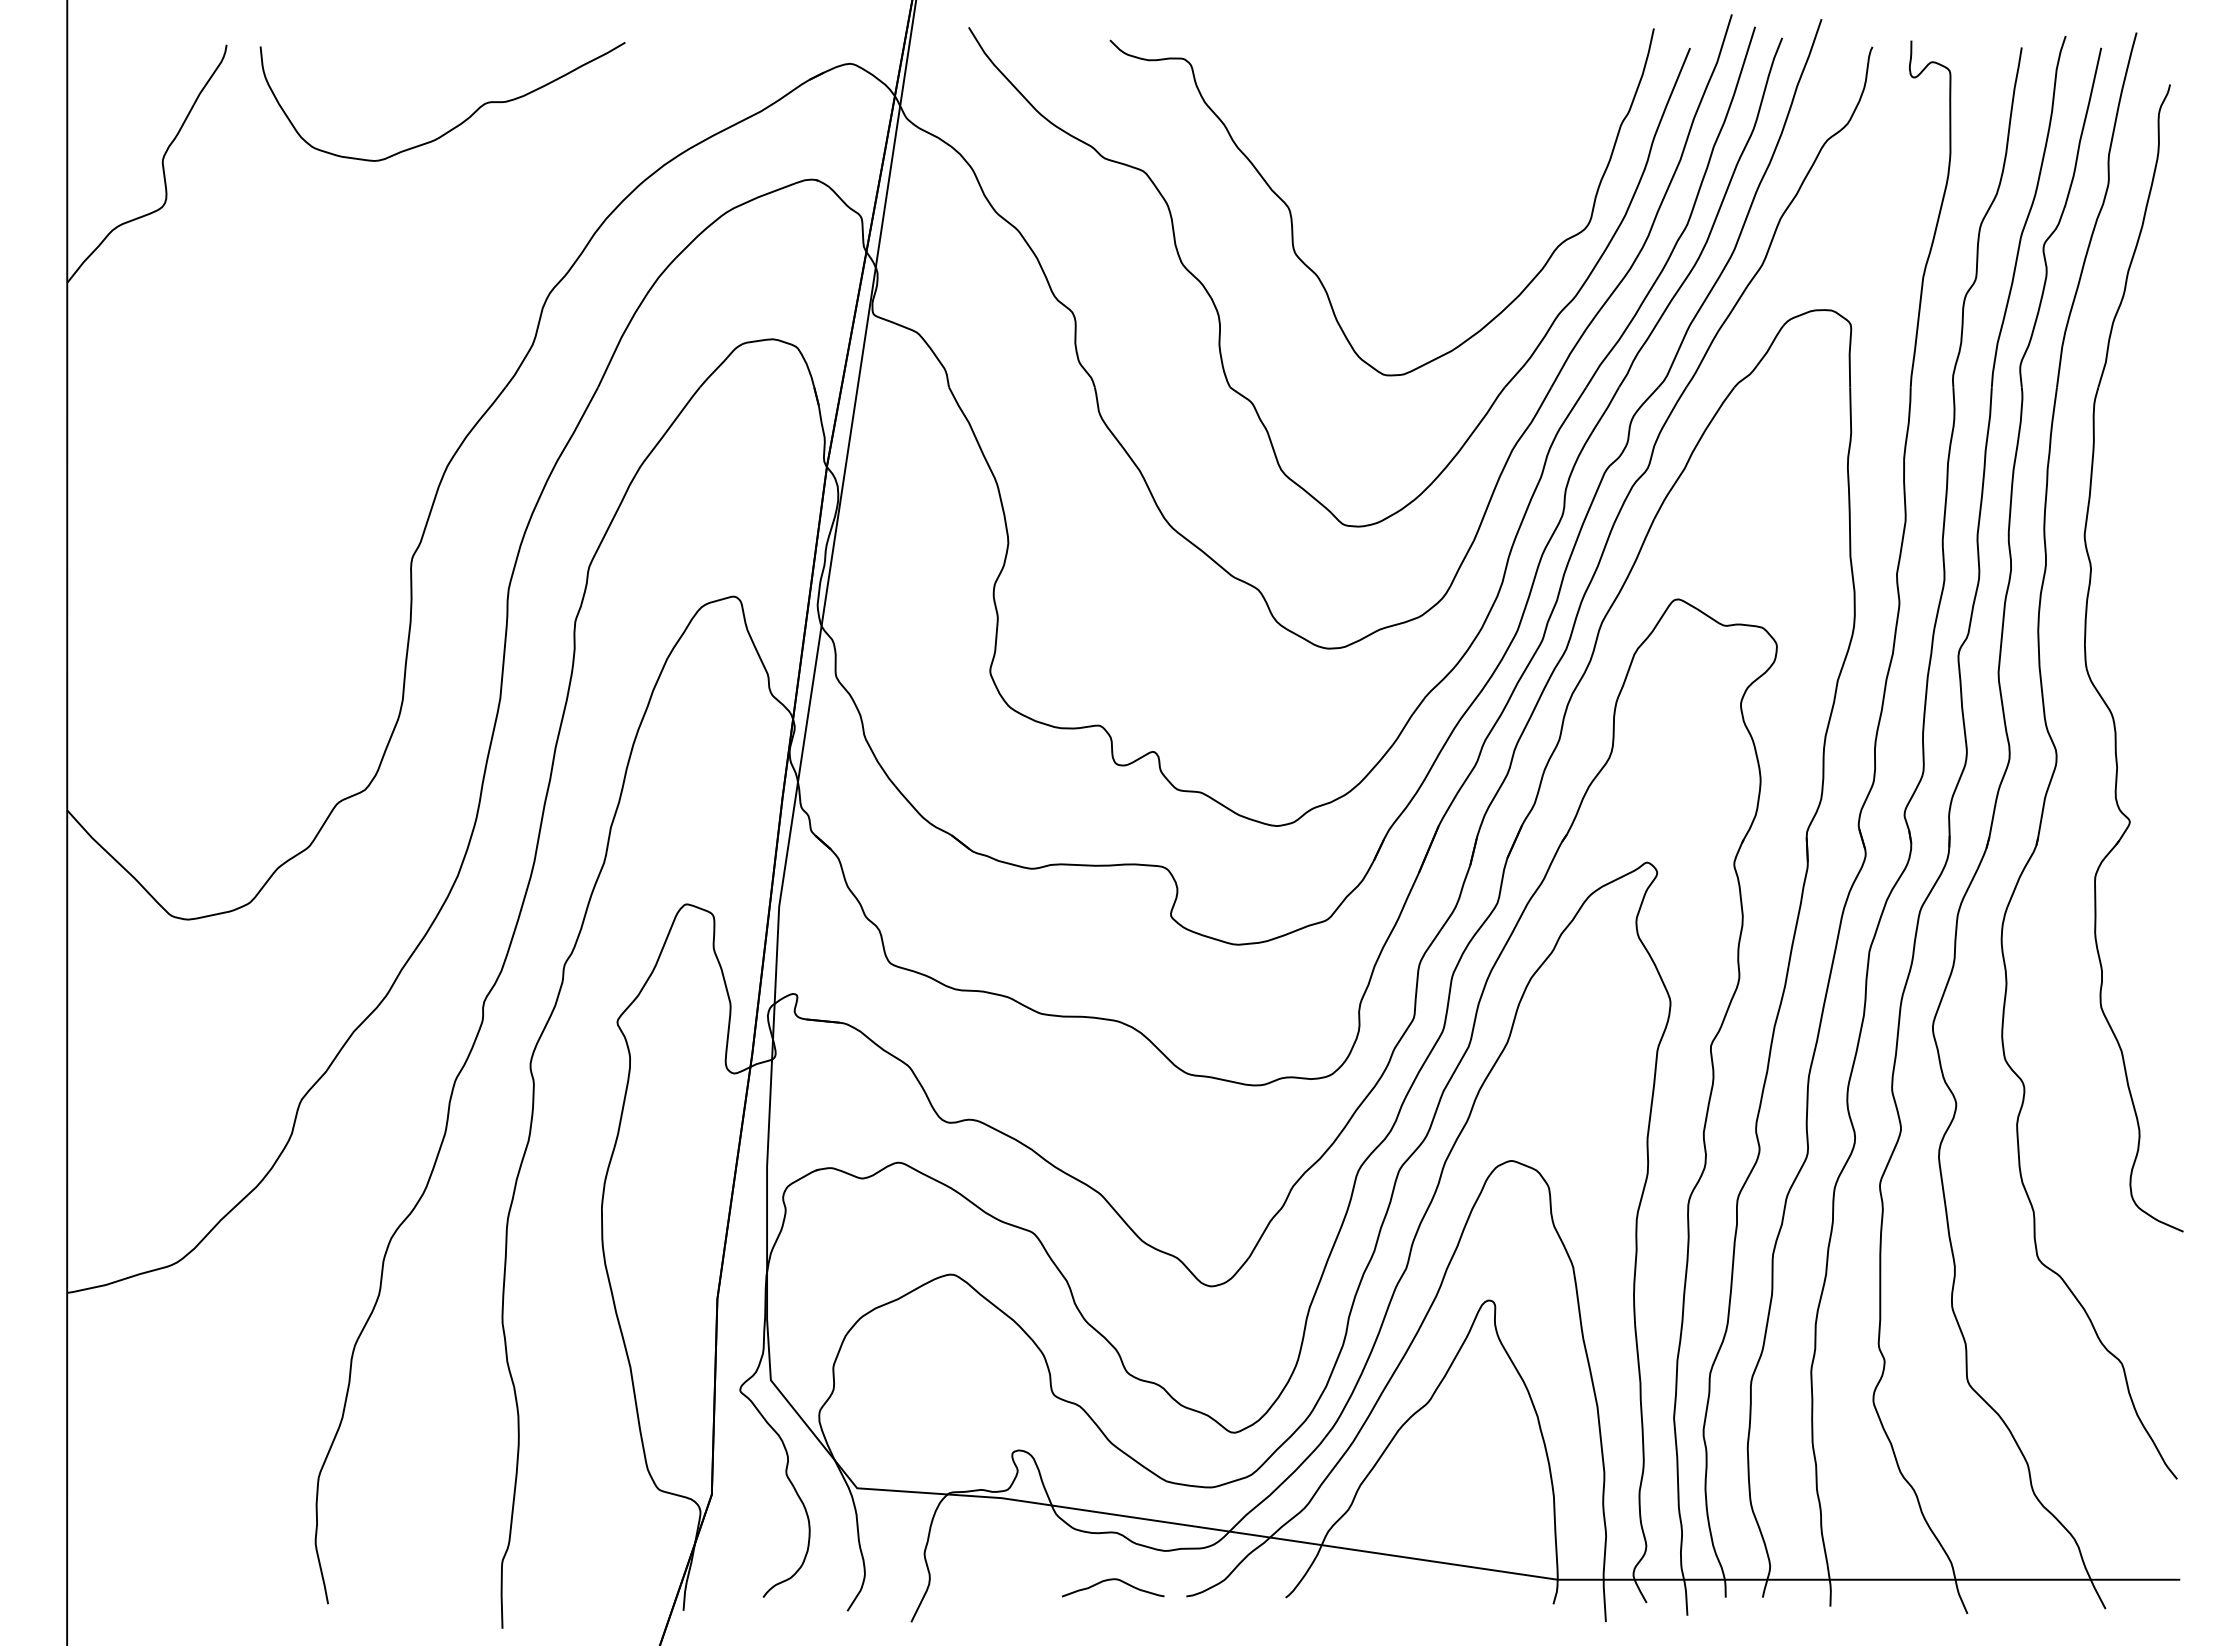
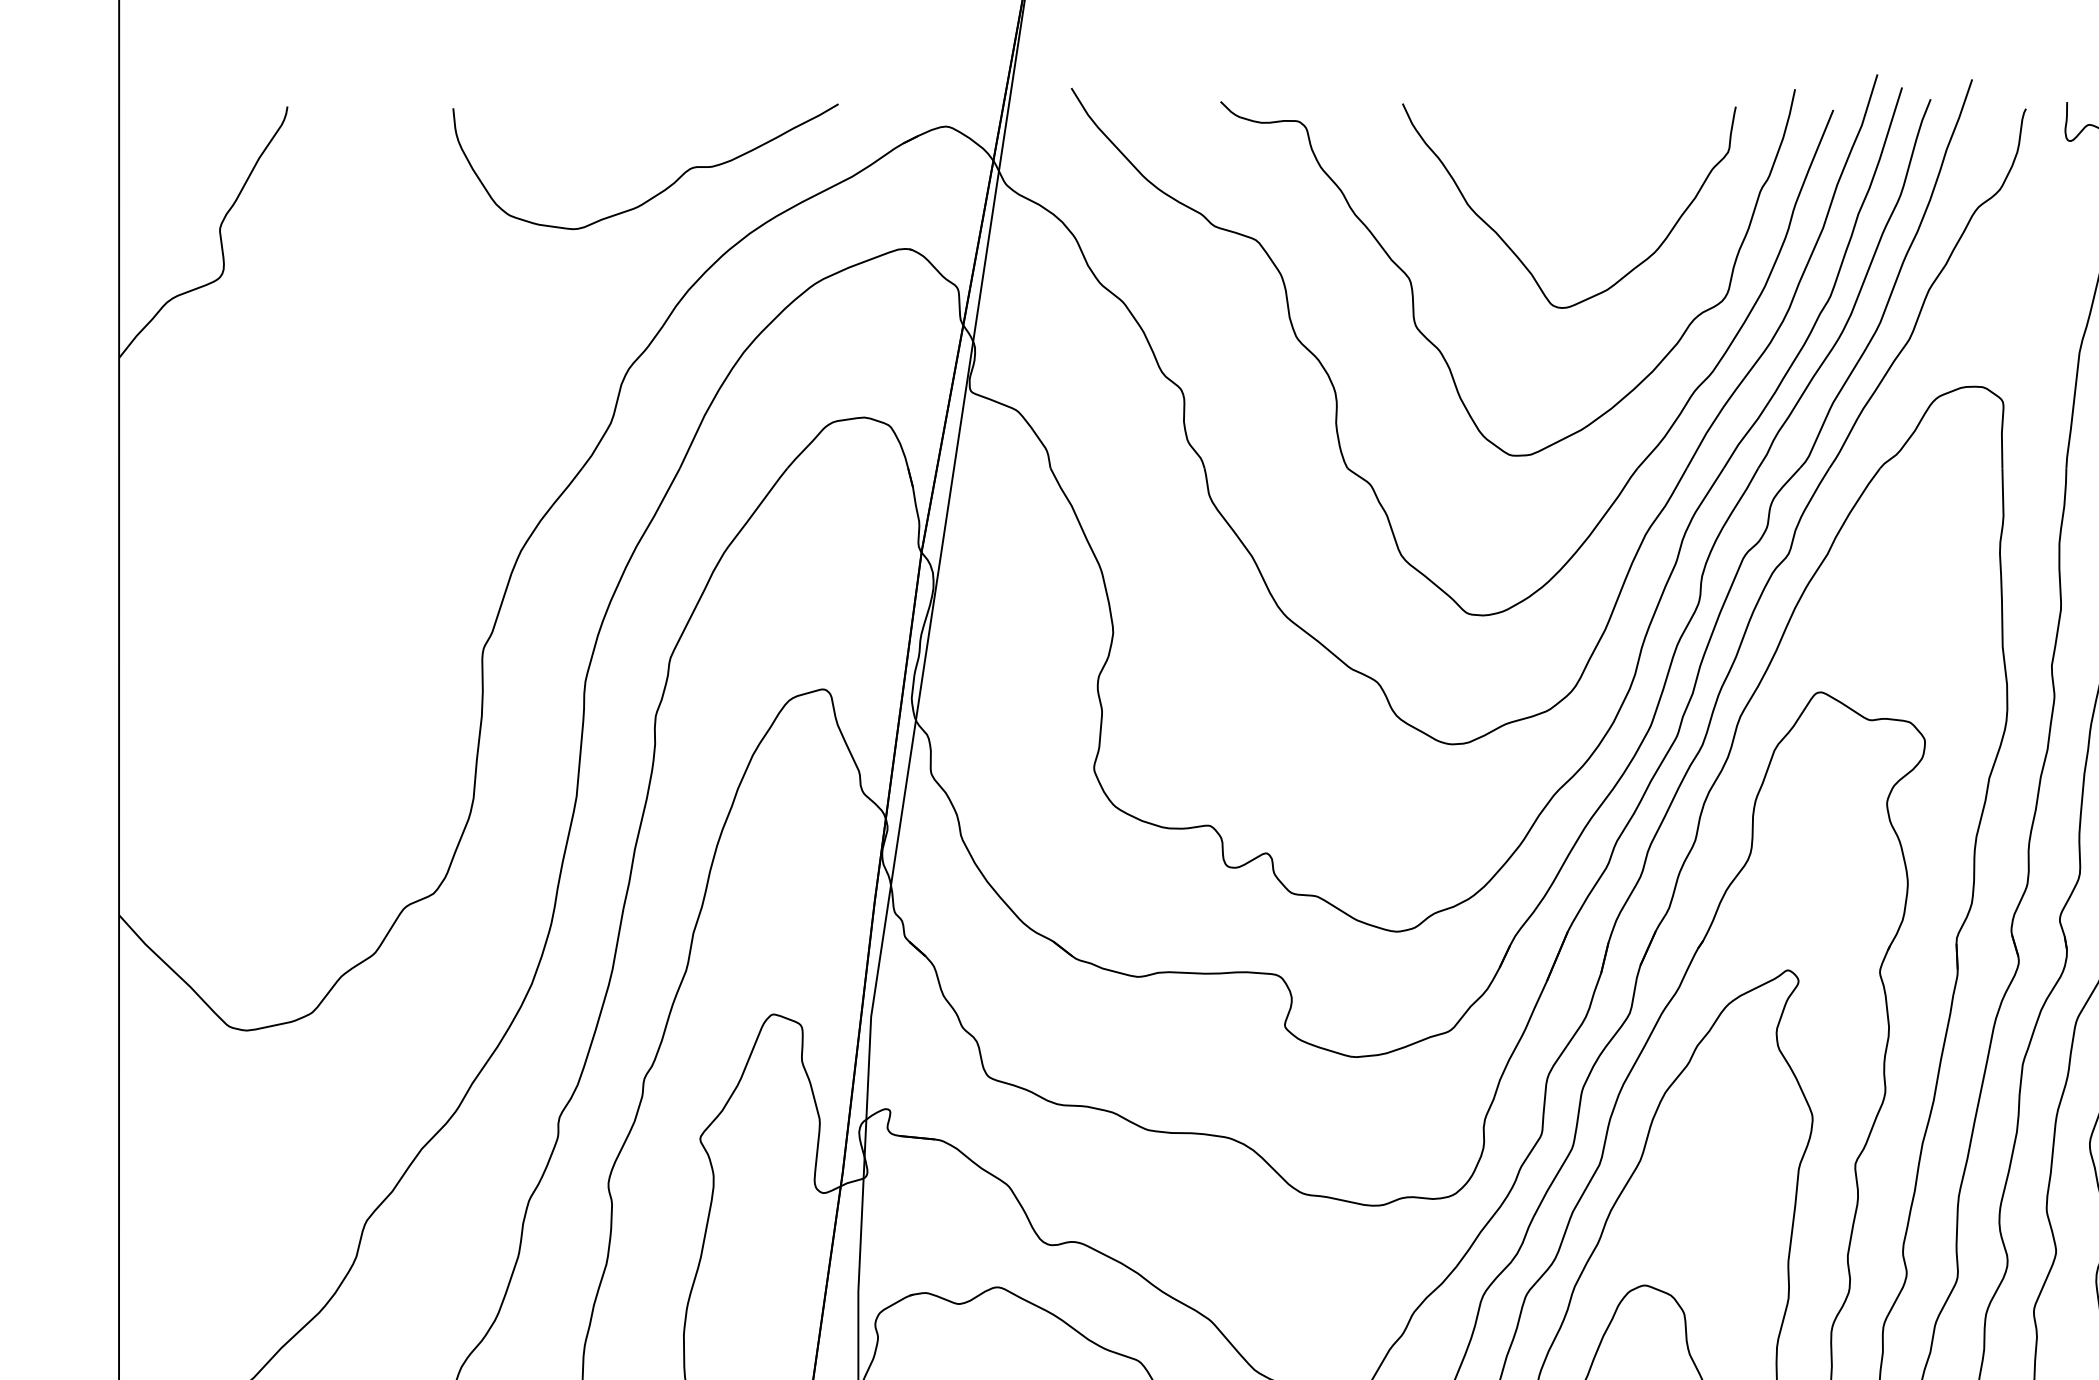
curve: (456, 125) -> (660, 191), moved
curve: (1388, 182) -> (1514, 251), added

